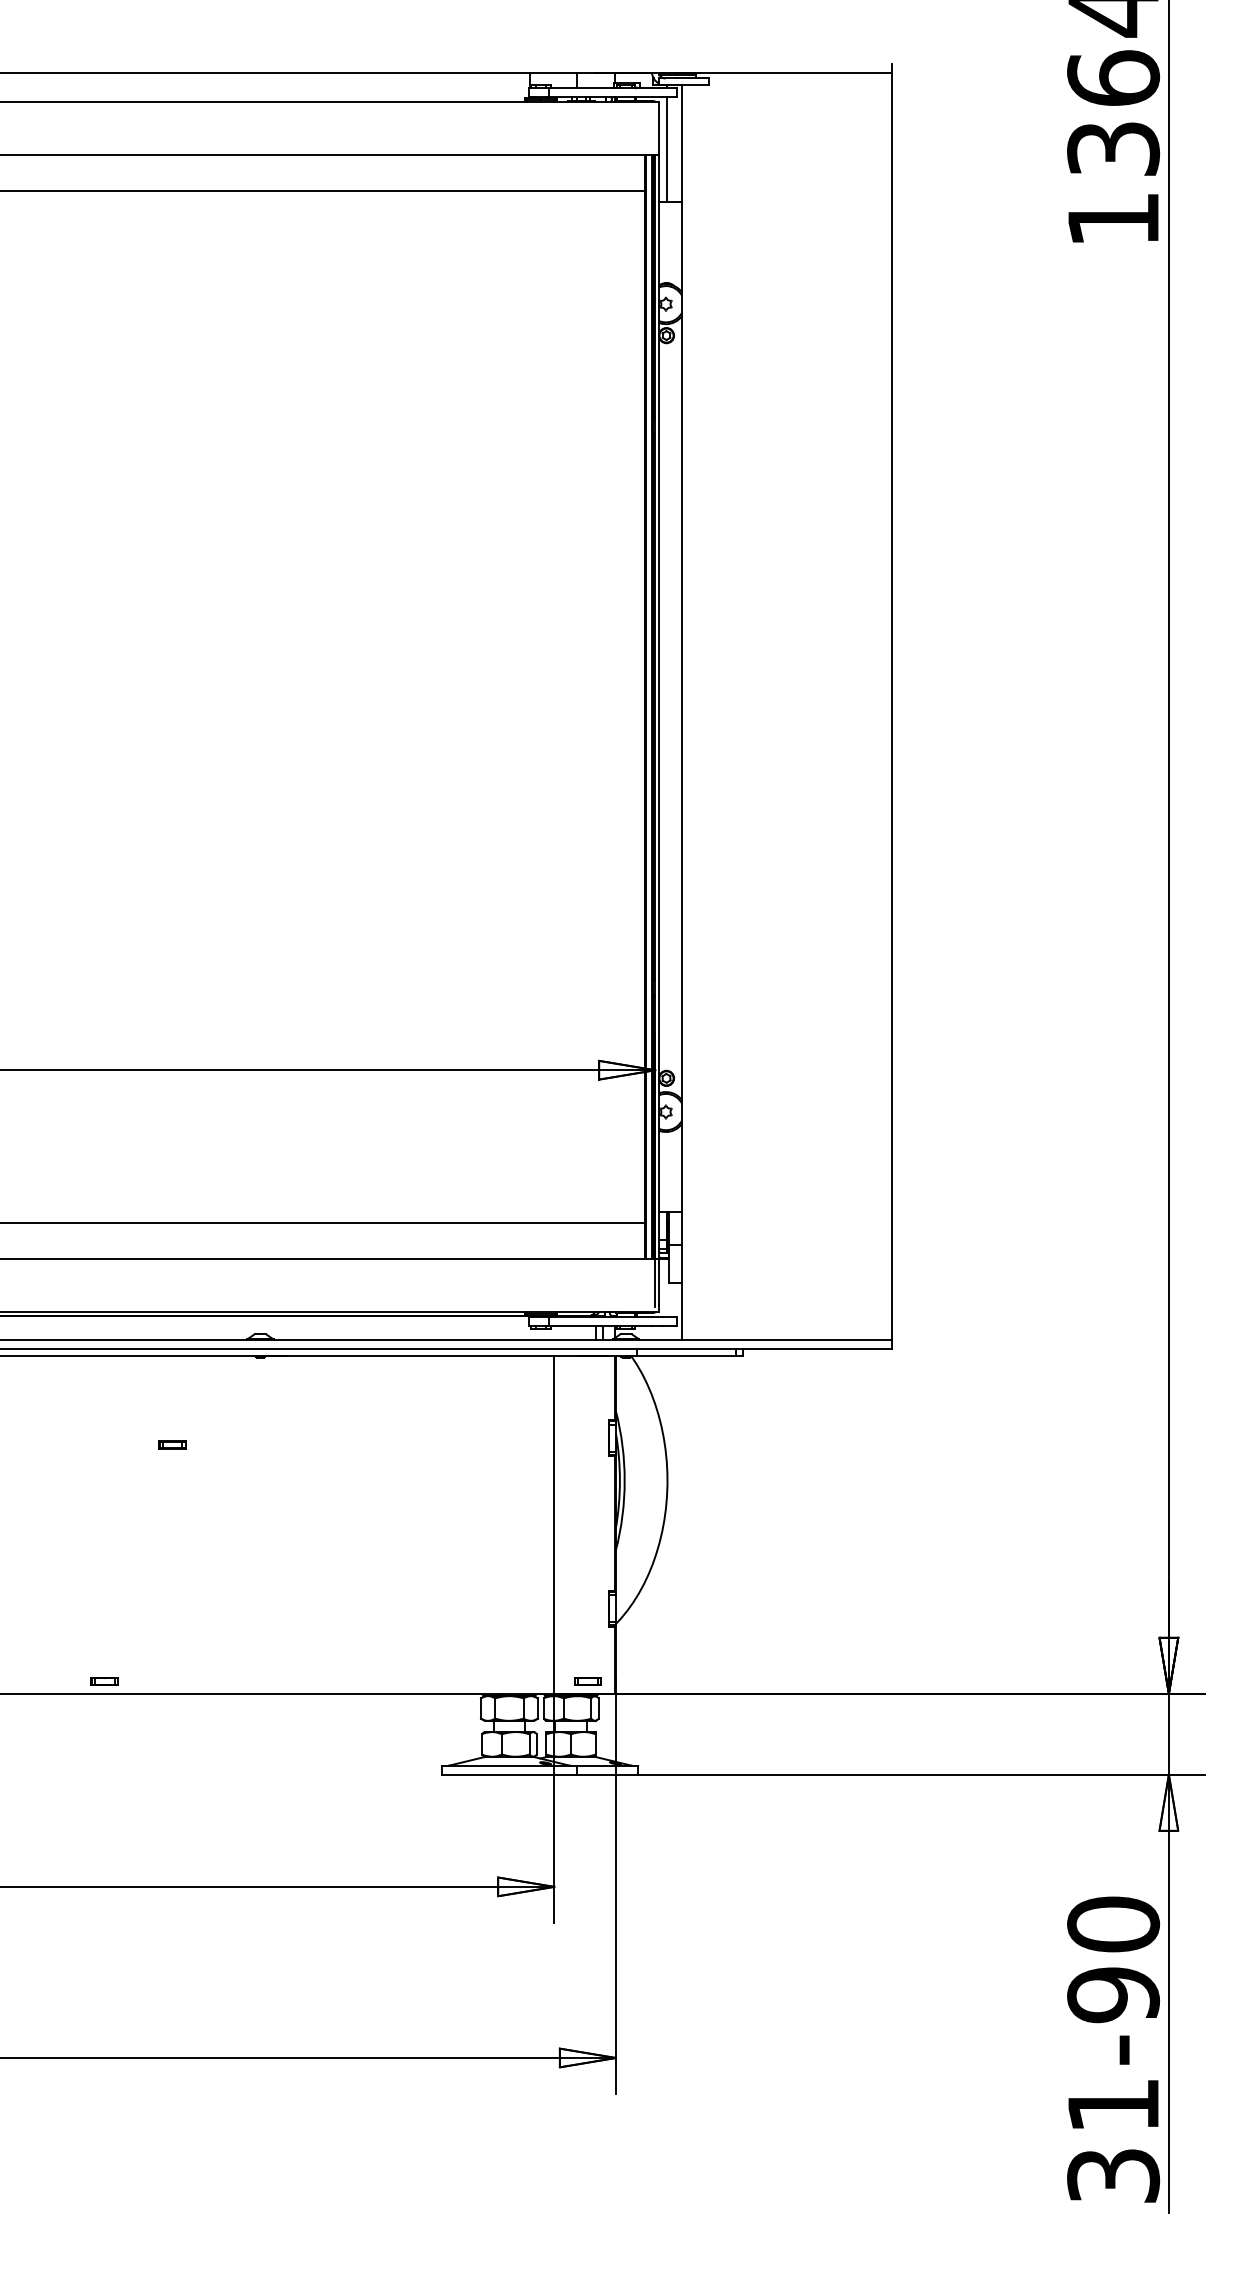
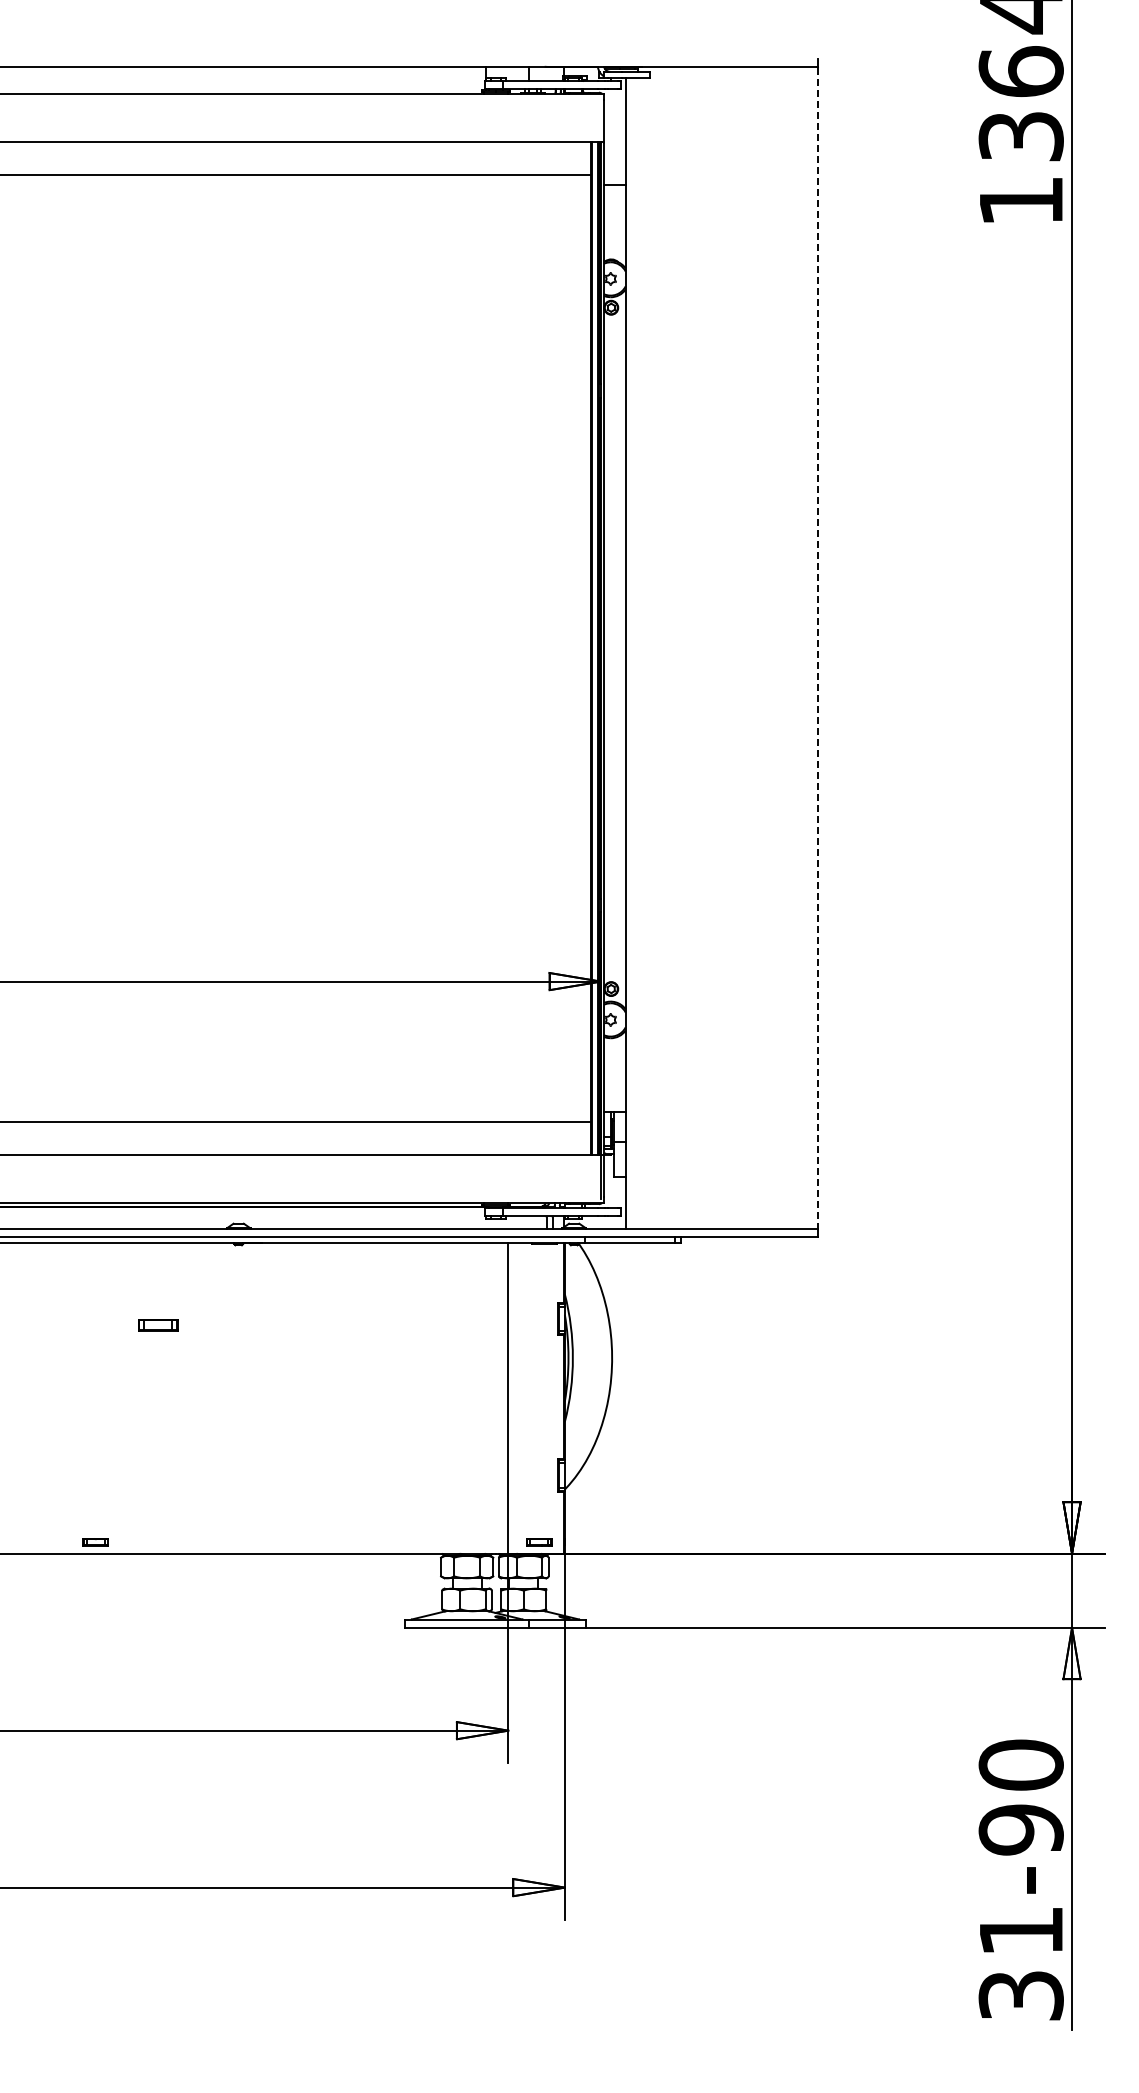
line: (666, 150) -> (611, 137), removed
line: (892, 707) -> (818, 648), solid -> dashed
part: (172, 1445) -> (158, 1325), size x1.6

